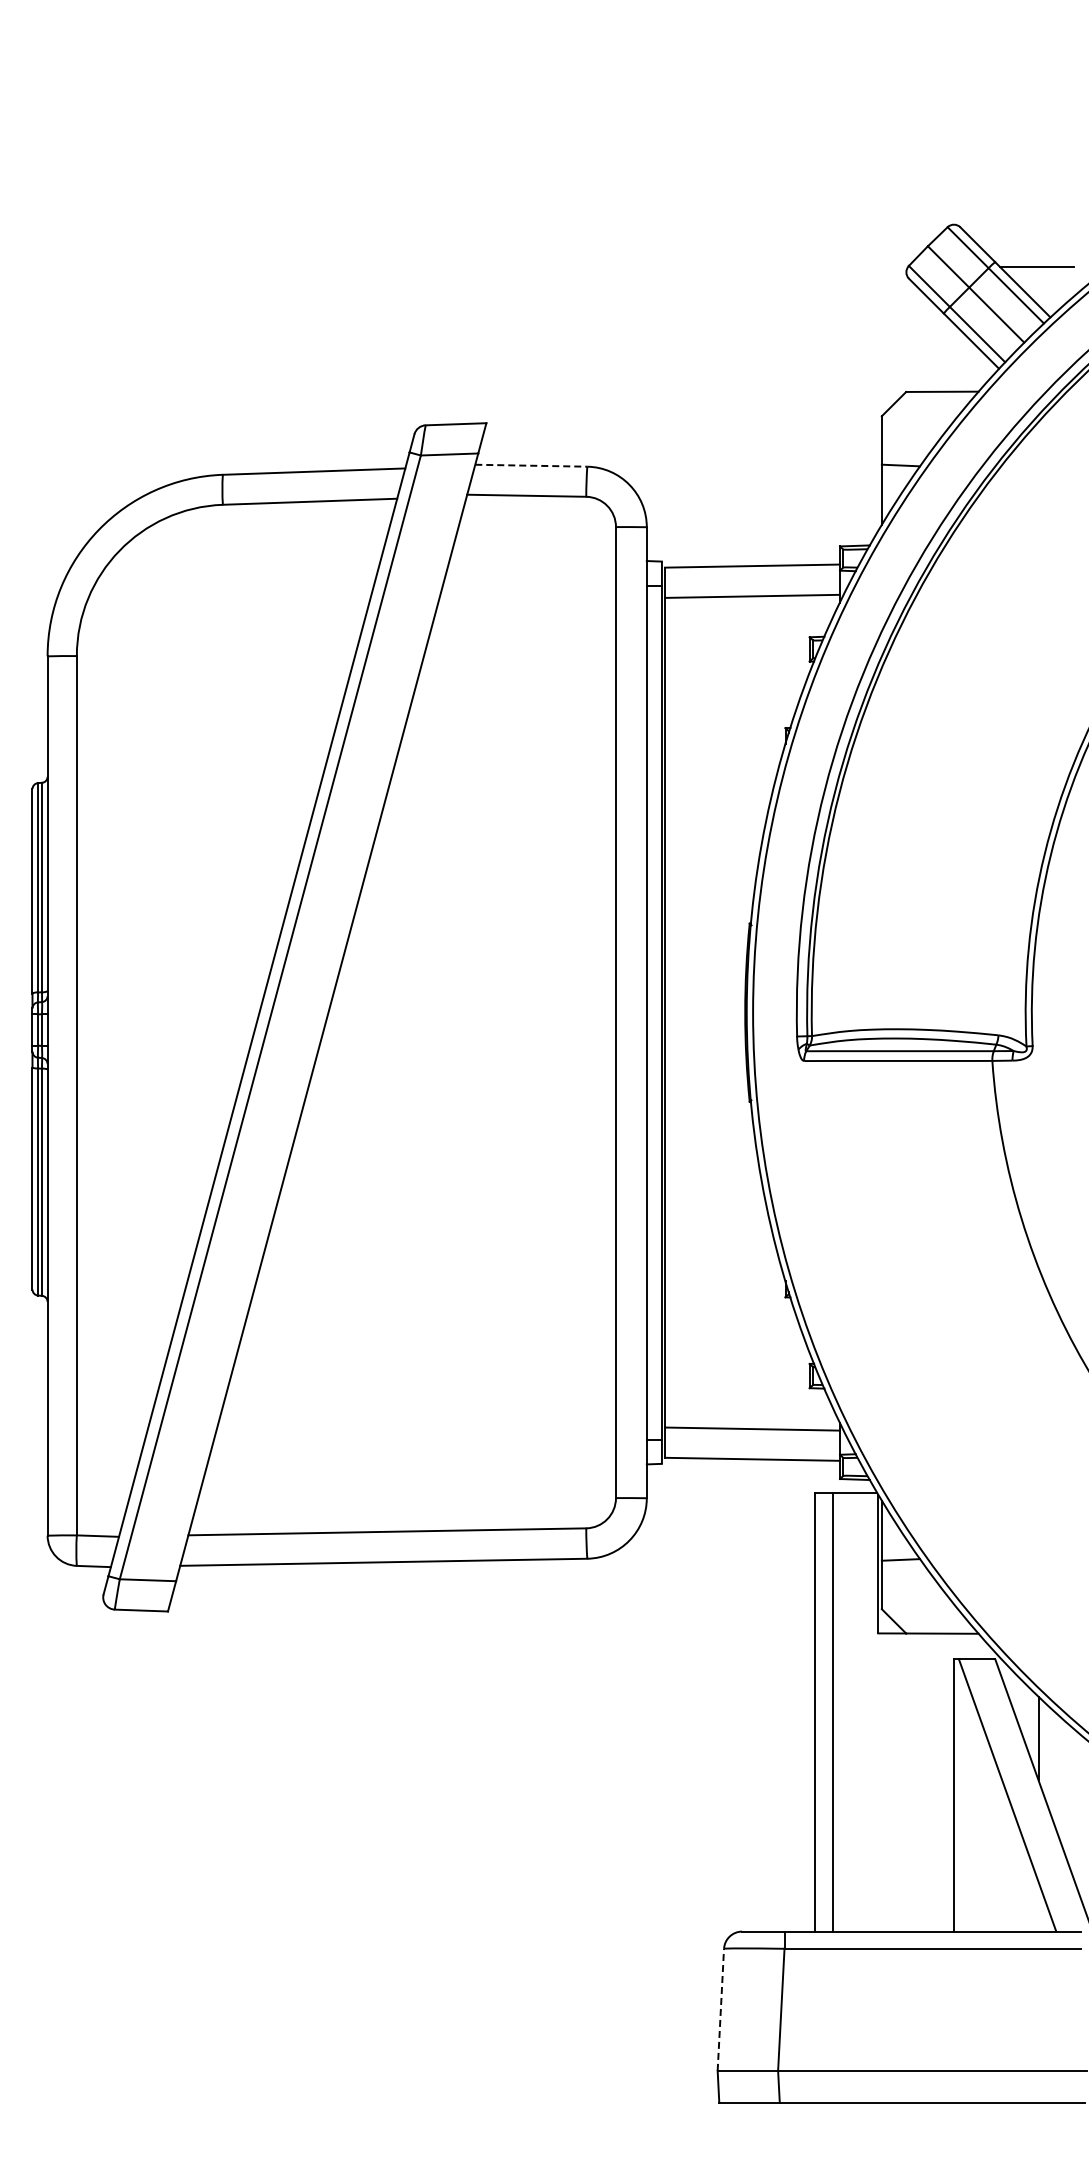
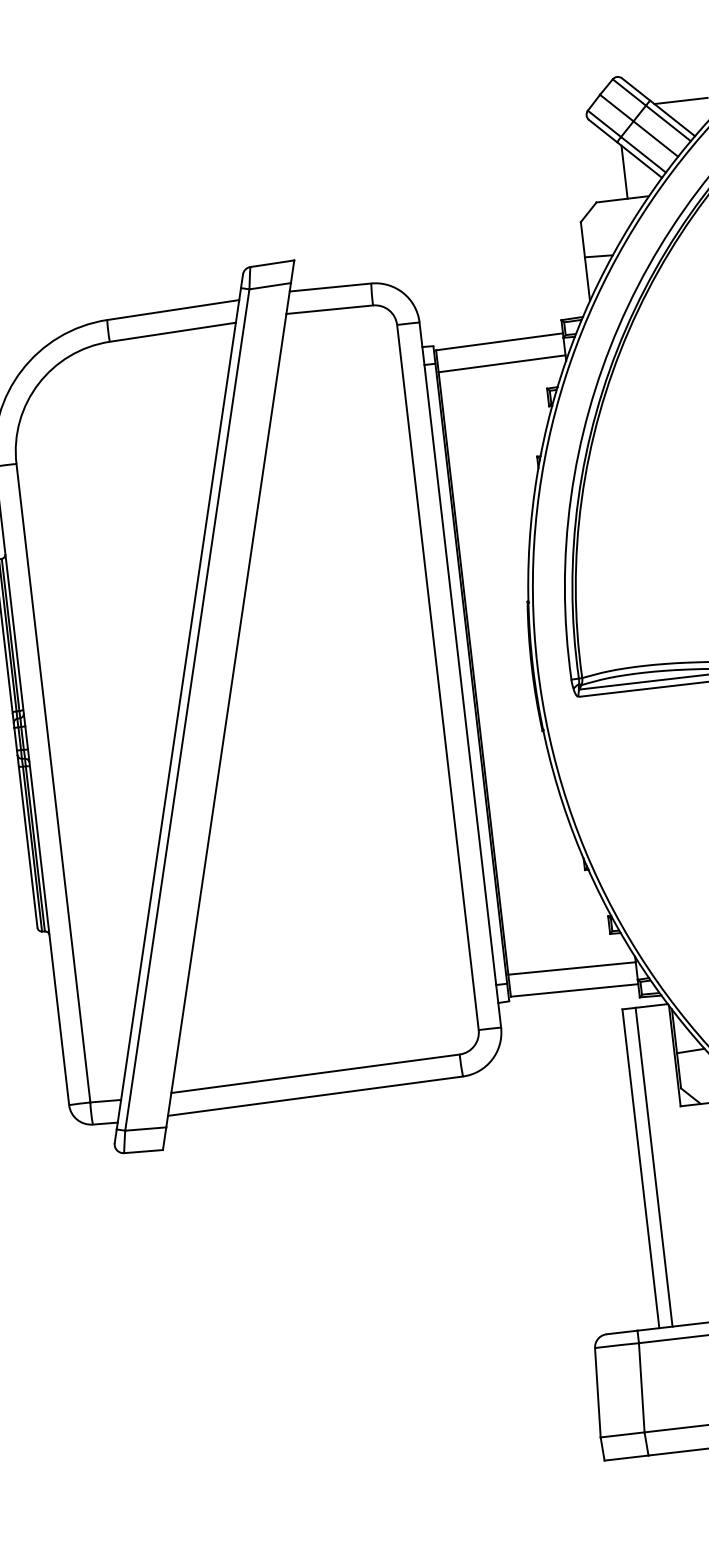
line: (949, 354) -> (624, 171), added
line: (531, 465) -> (330, 287), dashed -> solid
line: (720, 2009) -> (597, 1392), dashed -> solid

